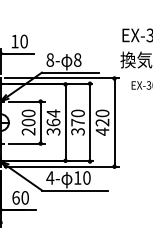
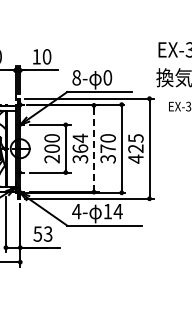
text: (77, 59) -> (107, 77), 8 -> 0
text: (102, 113) -> (135, 138), 420 -> 425
line: (65, 122) -> (93, 148), solid -> dashed
text: (86, 177) -> (117, 211), 10 -> 14
text: (20, 197) -> (42, 233), 60 -> 53

